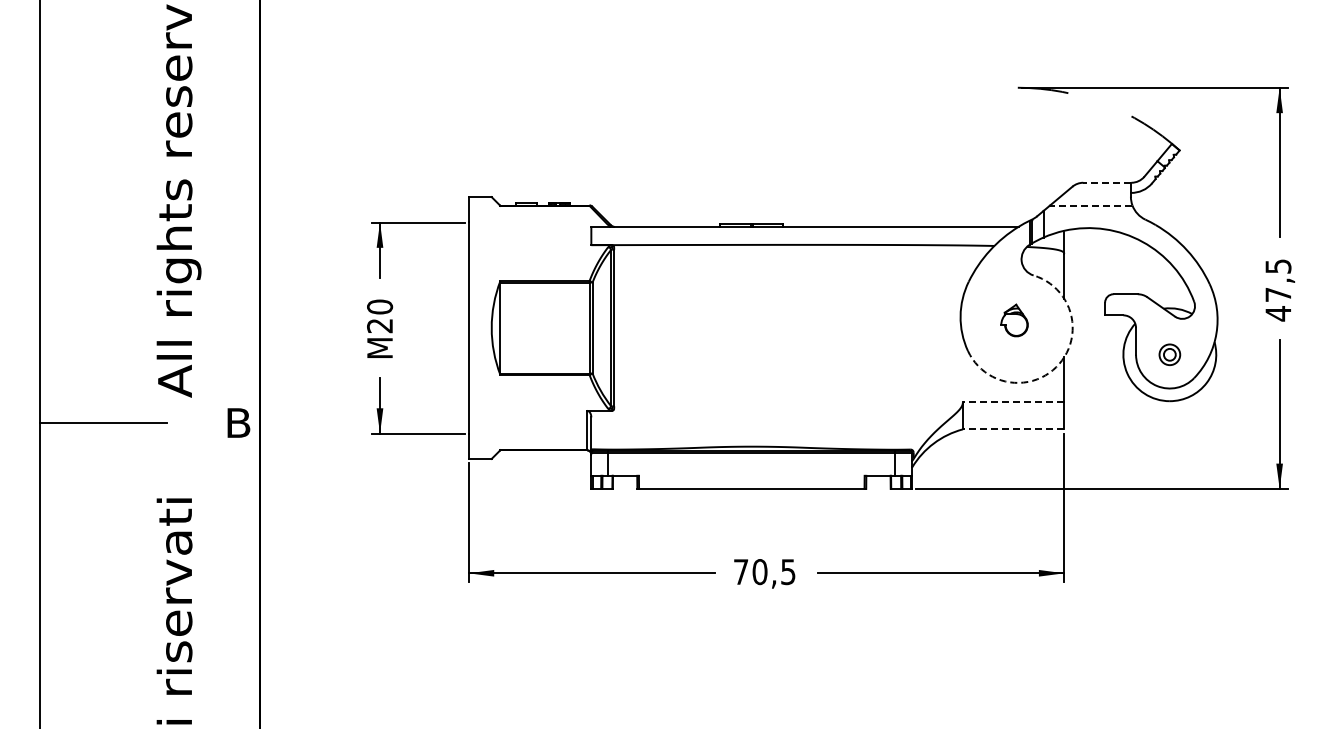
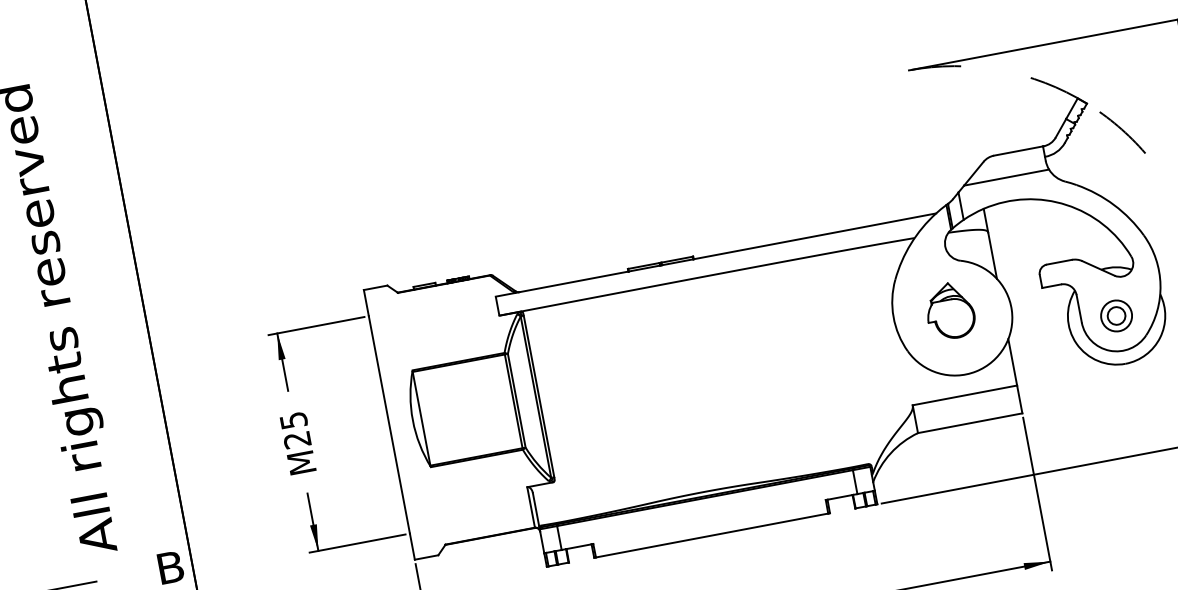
line: (1107, 182) -> (1018, 150), dashed -> solid
arc: (1207, 182) -> (1121, 131), added
line: (1090, 205) -> (1005, 177), dashed -> solid
text: (380, 306) -> (294, 419), M20 -> M25
part: (1014, 320) -> (949, 310), size x1.67
part: (1169, 354) -> (1116, 315), size x1.43
arc: (1059, 364) -> (1004, 347), dashed -> solid
line: (1013, 402) -> (964, 395), dashed -> solid
line: (1013, 429) -> (970, 423), dashed -> solid

